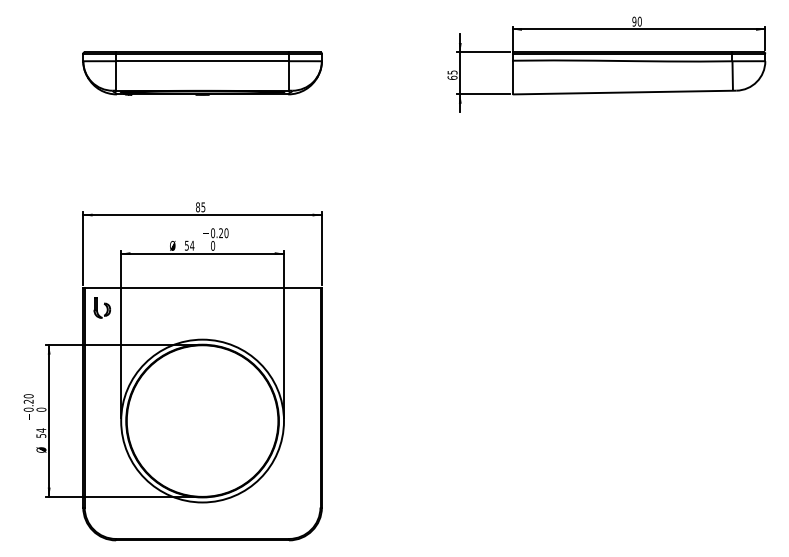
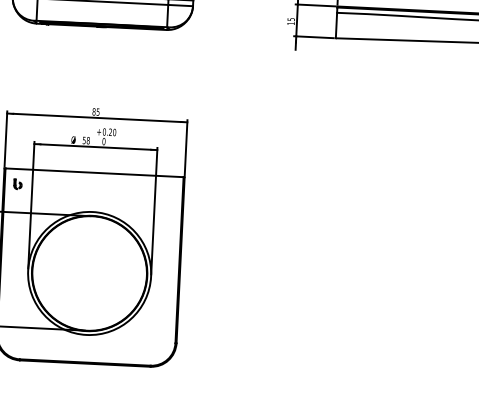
text: (452, 77) -> (291, 23), 65 -> 15
text: (192, 245) -> (88, 140), 54 -> 58
part: (101, 308) -> (17, 184), size x0.62

